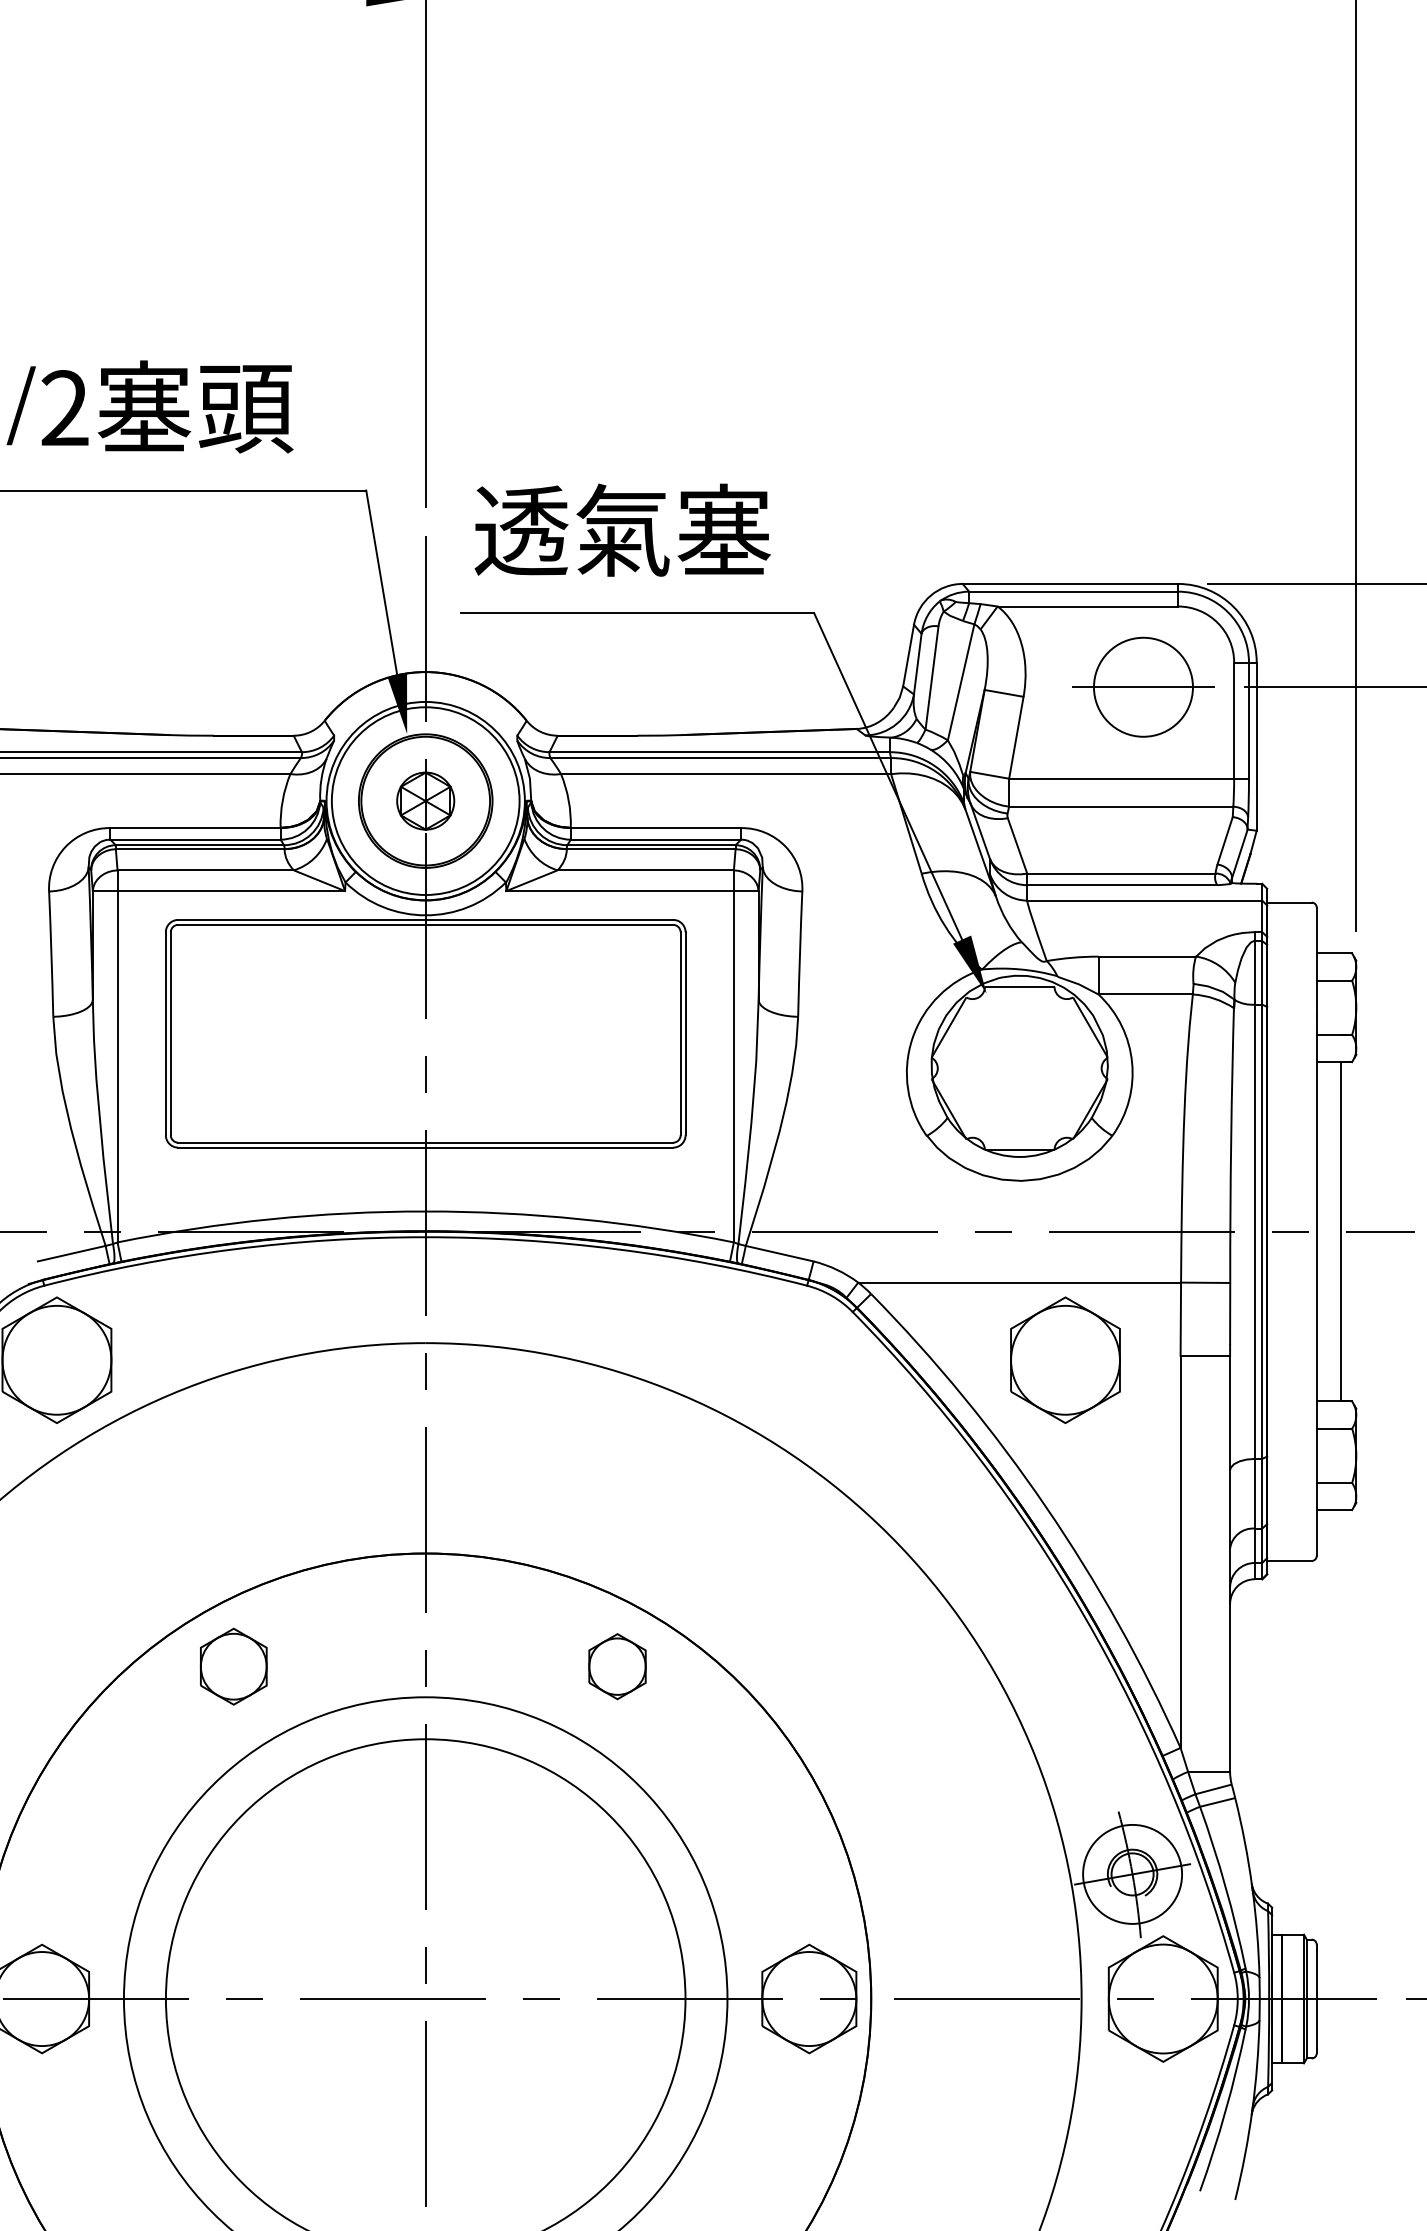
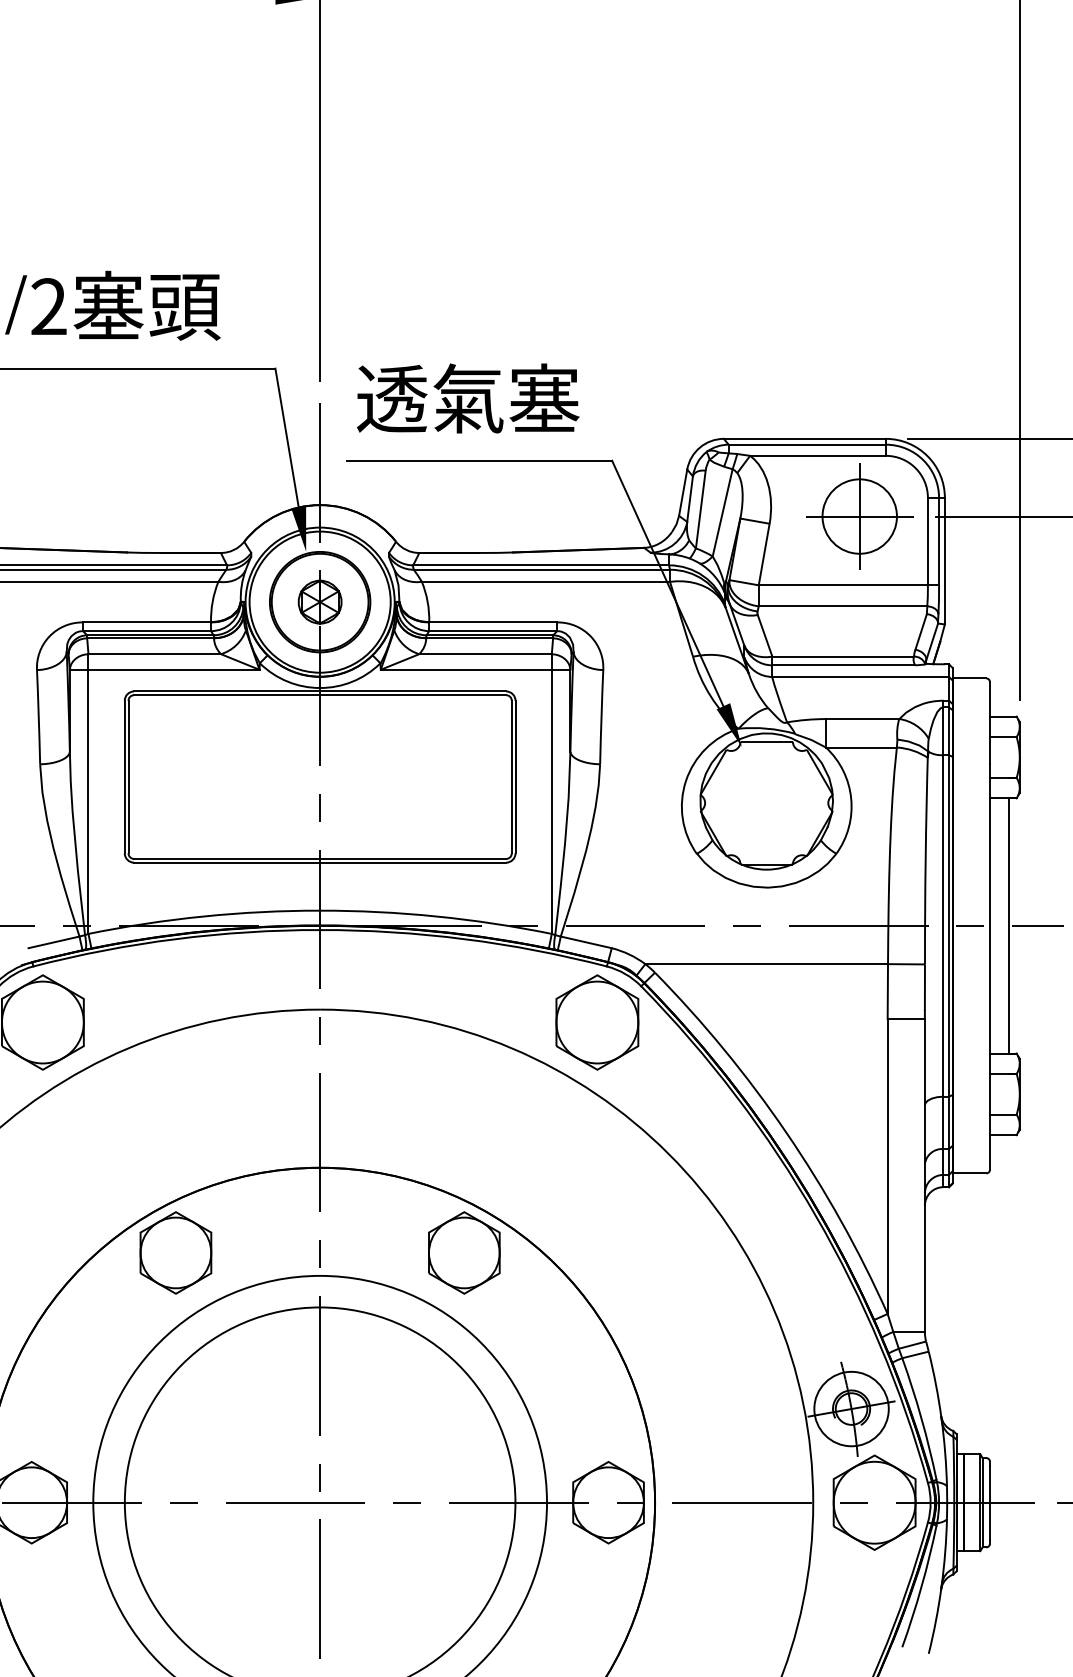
line: (1143, 686) -> (859, 515), added
part: (1065, 1360) -> (597, 1022), moved
part: (233, 1666) -> (175, 1252), size x1.43
part: (617, 1666) -> (464, 1252), size x1.67

